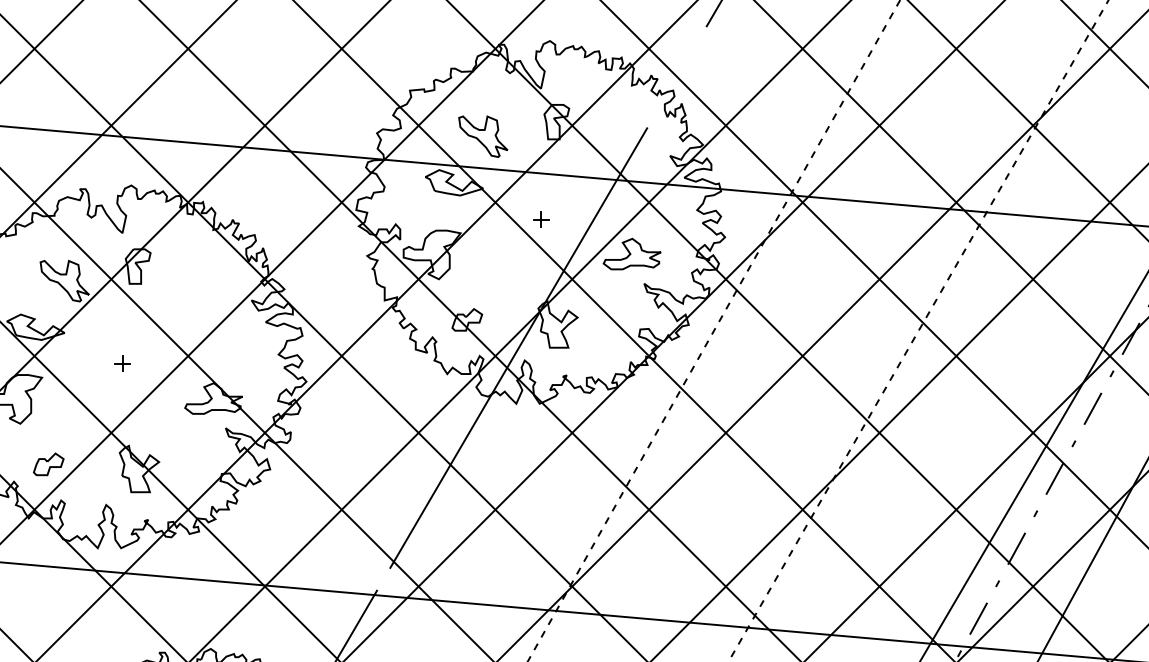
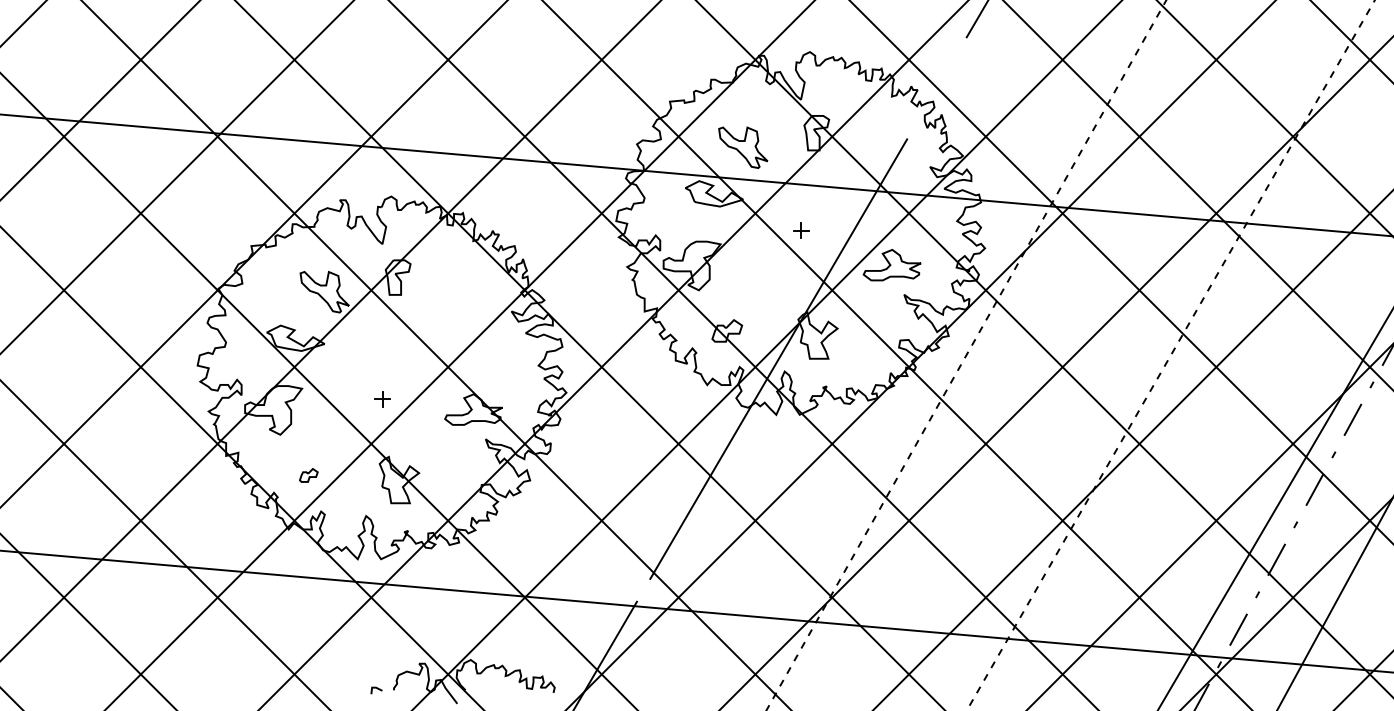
part: (122, 364) -> (382, 399), moved
part: (48, 464) -> (308, 475), size x0.6

